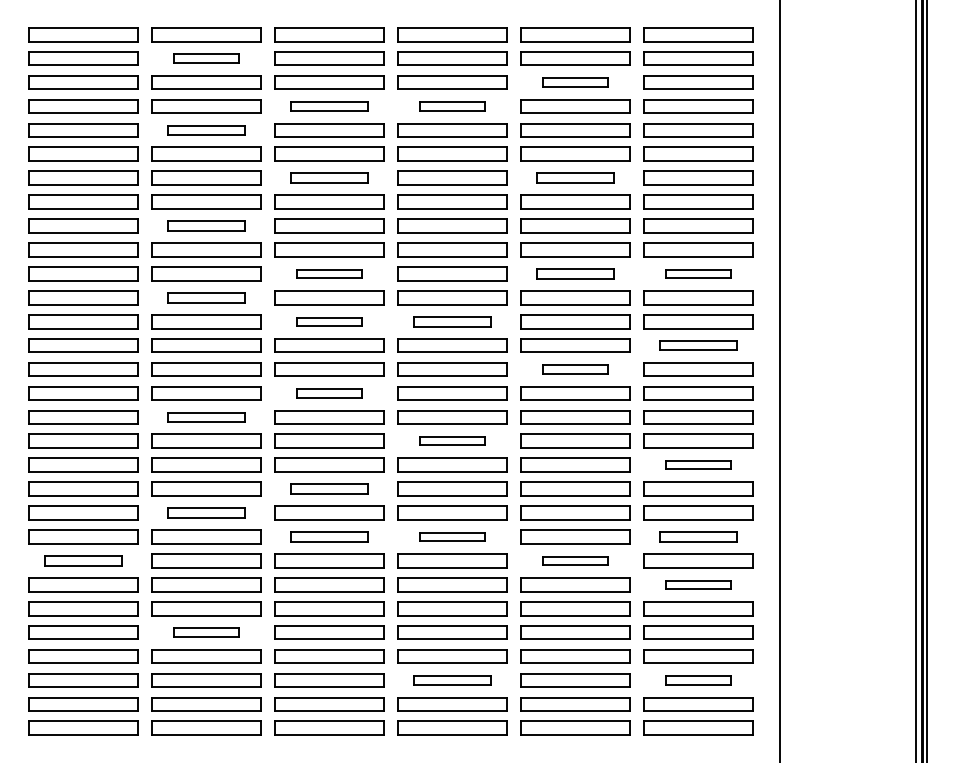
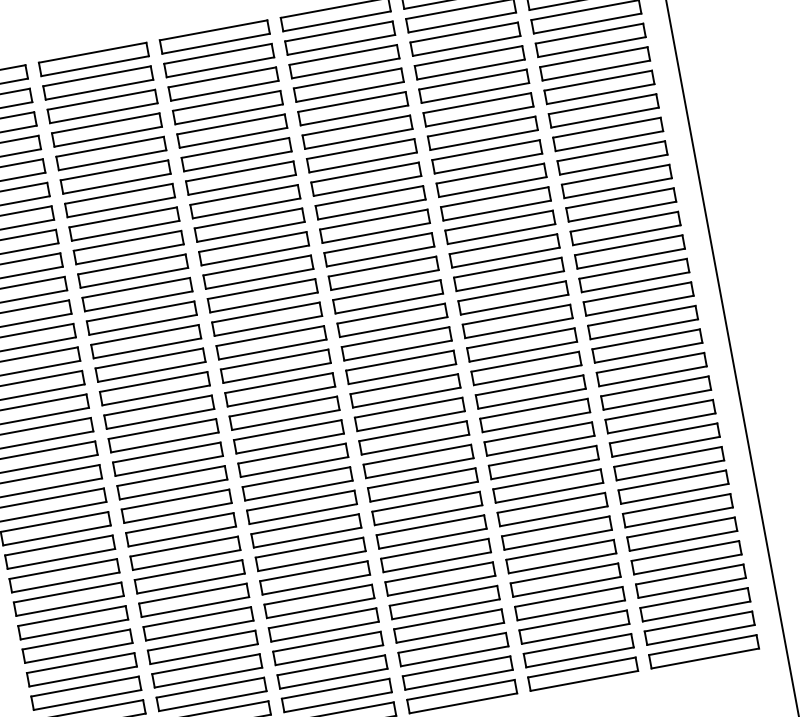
part: (206, 58) -> (98, 82), size x1.67
part: (575, 82) -> (465, 39), size x1.67
part: (329, 106) -> (228, 107), size x1.43
part: (452, 106) -> (349, 85), size x1.67
part: (206, 130) -> (111, 153), size x1.43
part: (329, 177) -> (241, 177), size x1.43
part: (575, 177) -> (482, 132), size x1.43
part: (206, 225) -> (128, 247), size x1.43
part: (329, 273) -> (258, 271), size x1.67
part: (575, 273) -> (500, 226), size x1.43
part: (698, 273) -> (621, 204), size x1.67
part: (206, 297) -> (141, 317), size x1.43
part: (329, 321) -> (267, 319), size x1.67
part: (452, 321) -> (388, 296), size x1.43
part: (698, 345) -> (634, 275), size x1.43
part: (575, 369) -> (517, 321), size x1.67
part: (329, 393) -> (280, 389), size x1.67
part: (206, 417) -> (163, 435), size x1.43
part: (452, 440) -> (409, 413), size x1.67
part: (698, 464) -> (656, 392), size x1.67
part: (329, 488) -> (297, 483), size x1.43
part: (206, 512) -> (181, 529), size x1.43
part: (329, 536) -> (306, 530), size x1.43
part: (452, 536) -> (427, 508), size x1.67
part: (698, 536) -> (669, 463), size x1.43
part: (83, 560) -> (68, 598), size x1.43
part: (575, 560) -> (552, 509), size x1.67
part: (698, 584) -> (678, 510), size x1.67
part: (206, 632) -> (203, 647), size x1.67
part: (452, 680) -> (453, 649), size x1.43
part: (698, 680) -> (695, 604), size x1.67

